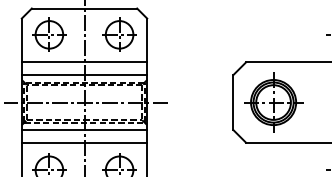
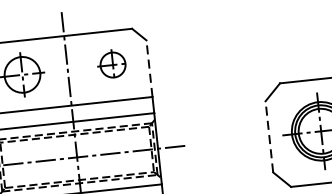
part: (119, 34) -> (112, 64), size x0.7
line: (147, 40) -> (149, 68), solid -> dashed
line: (233, 102) -> (269, 136), solid -> dashed

